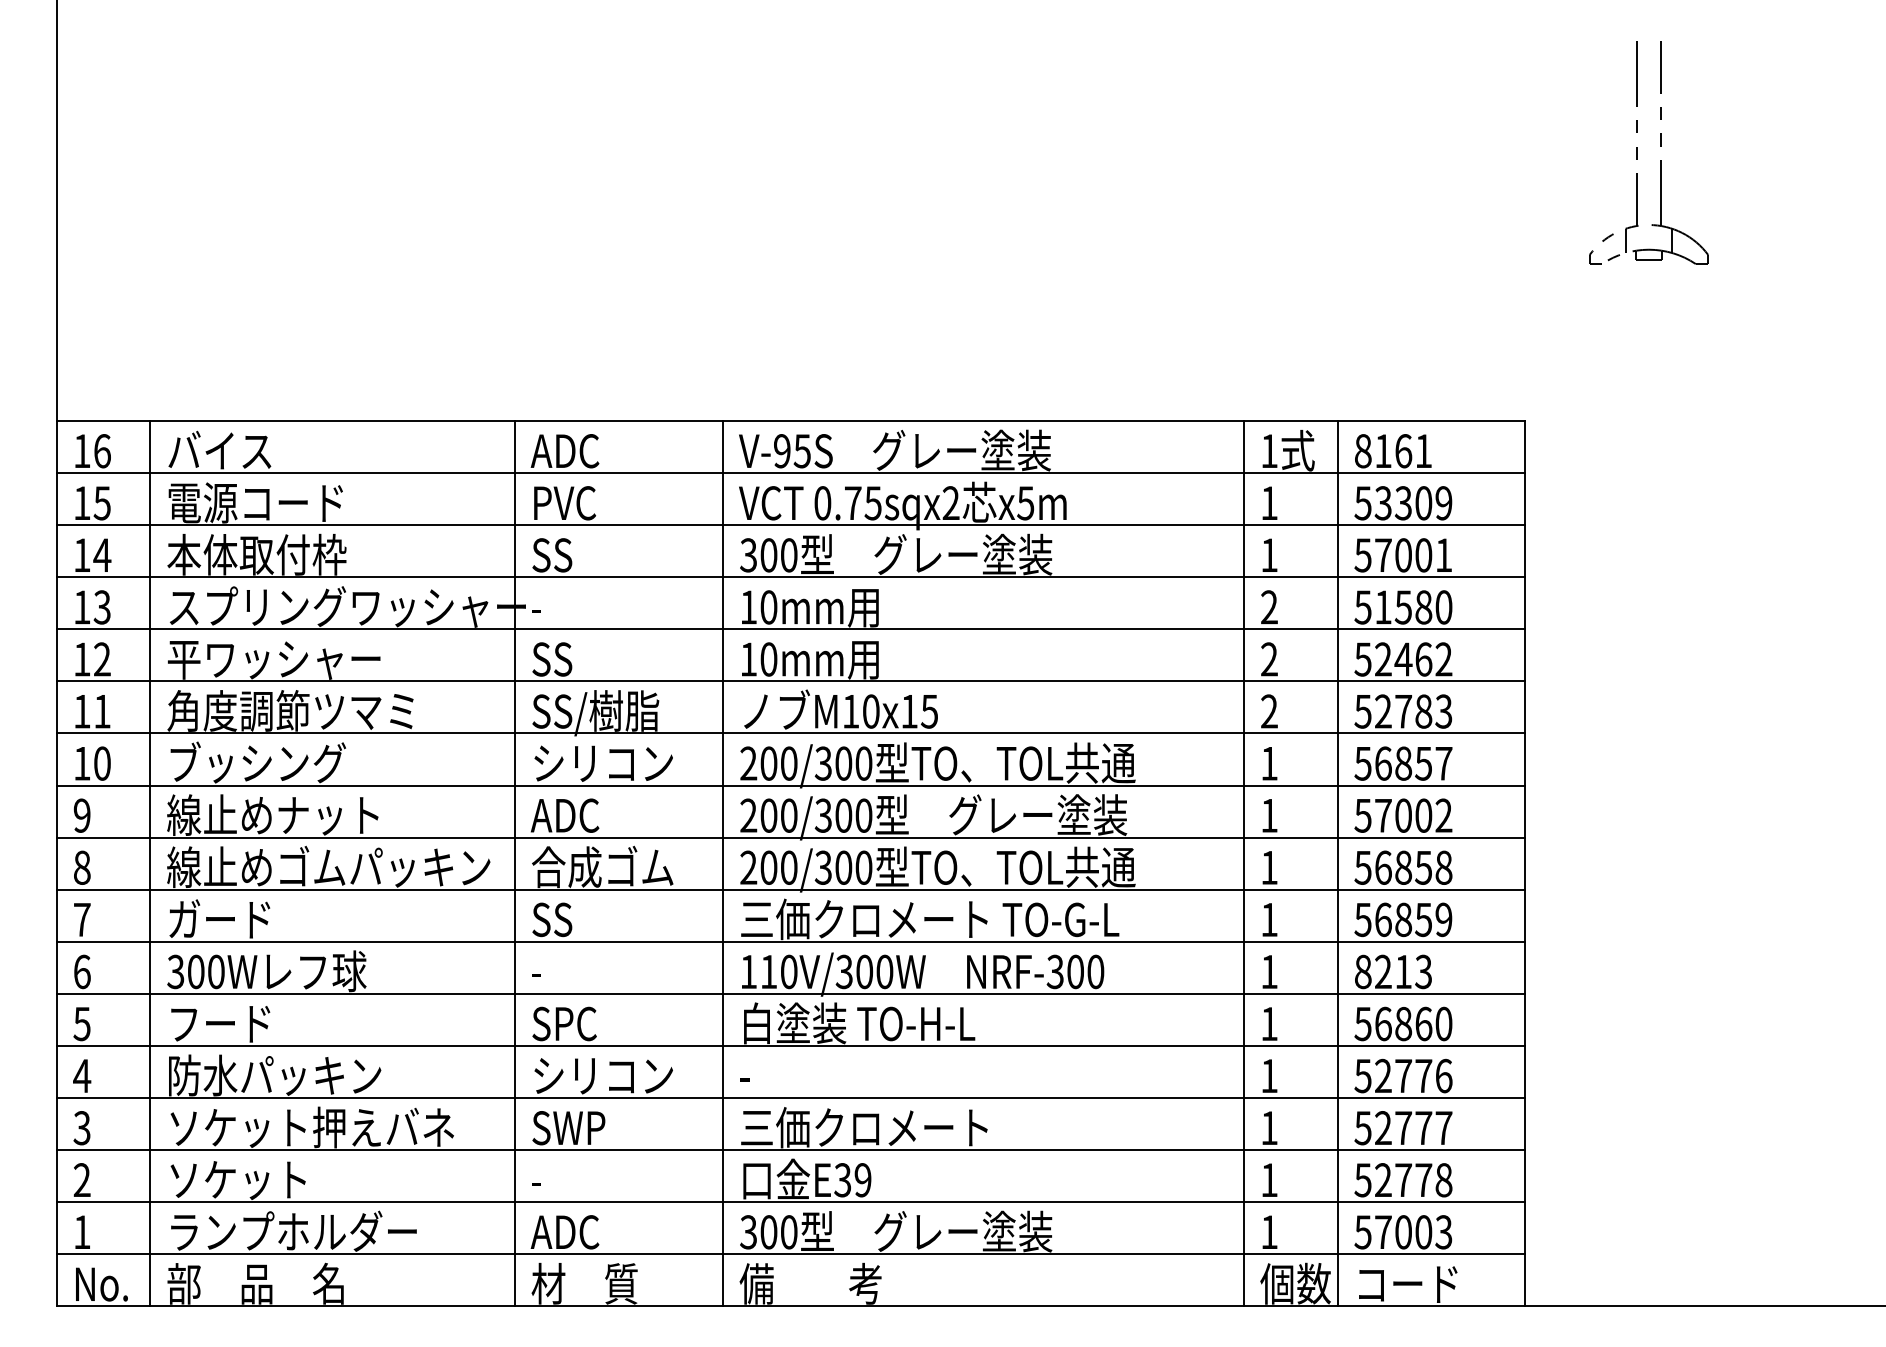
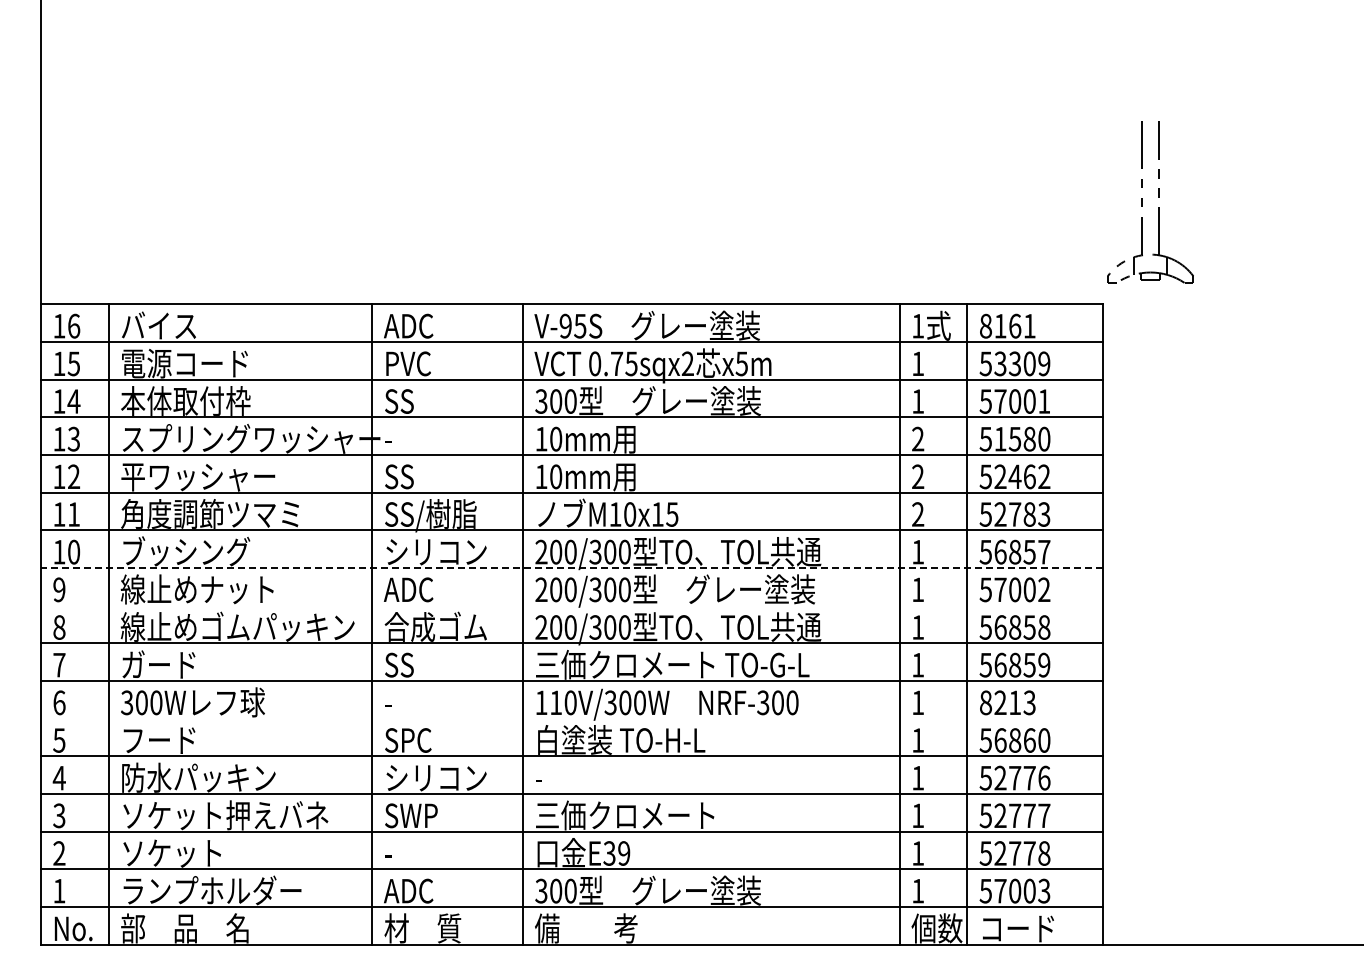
part: (1637, 152) -> (1142, 202), moved
line: (790, 786) -> (571, 568), solid -> dashed
line: (790, 837) -> (571, 605), removed
line: (790, 993) -> (571, 718), removed

